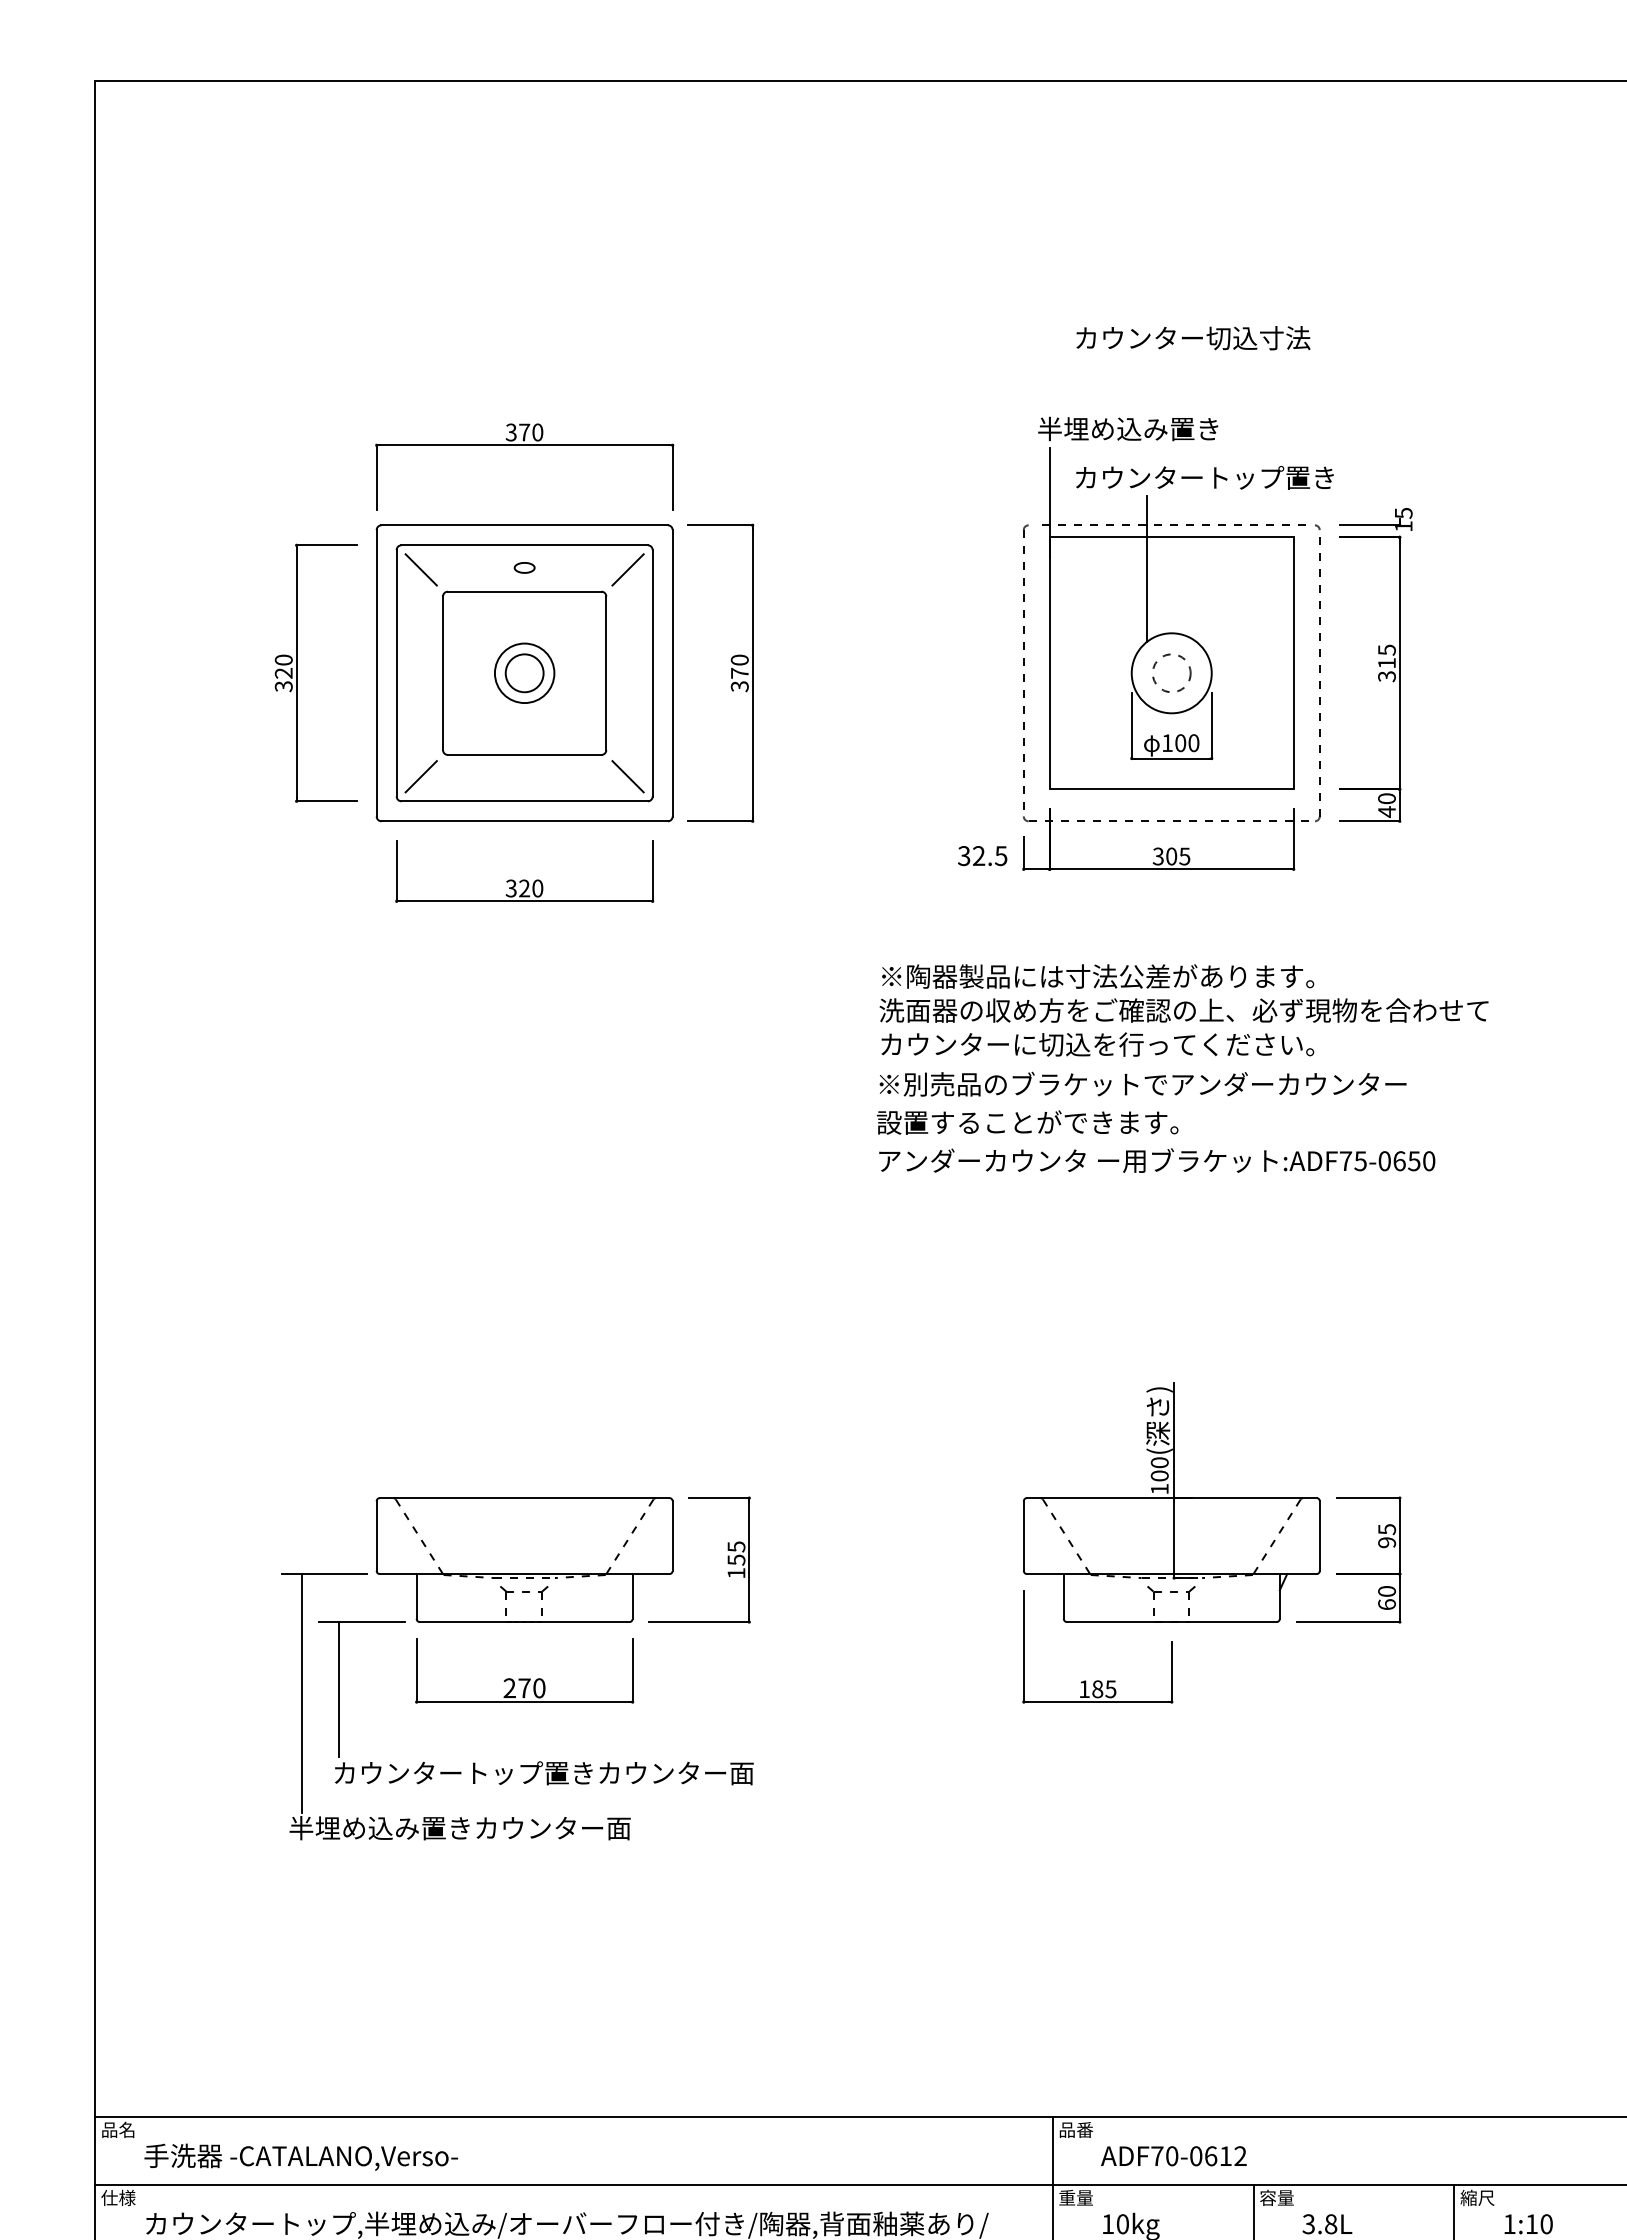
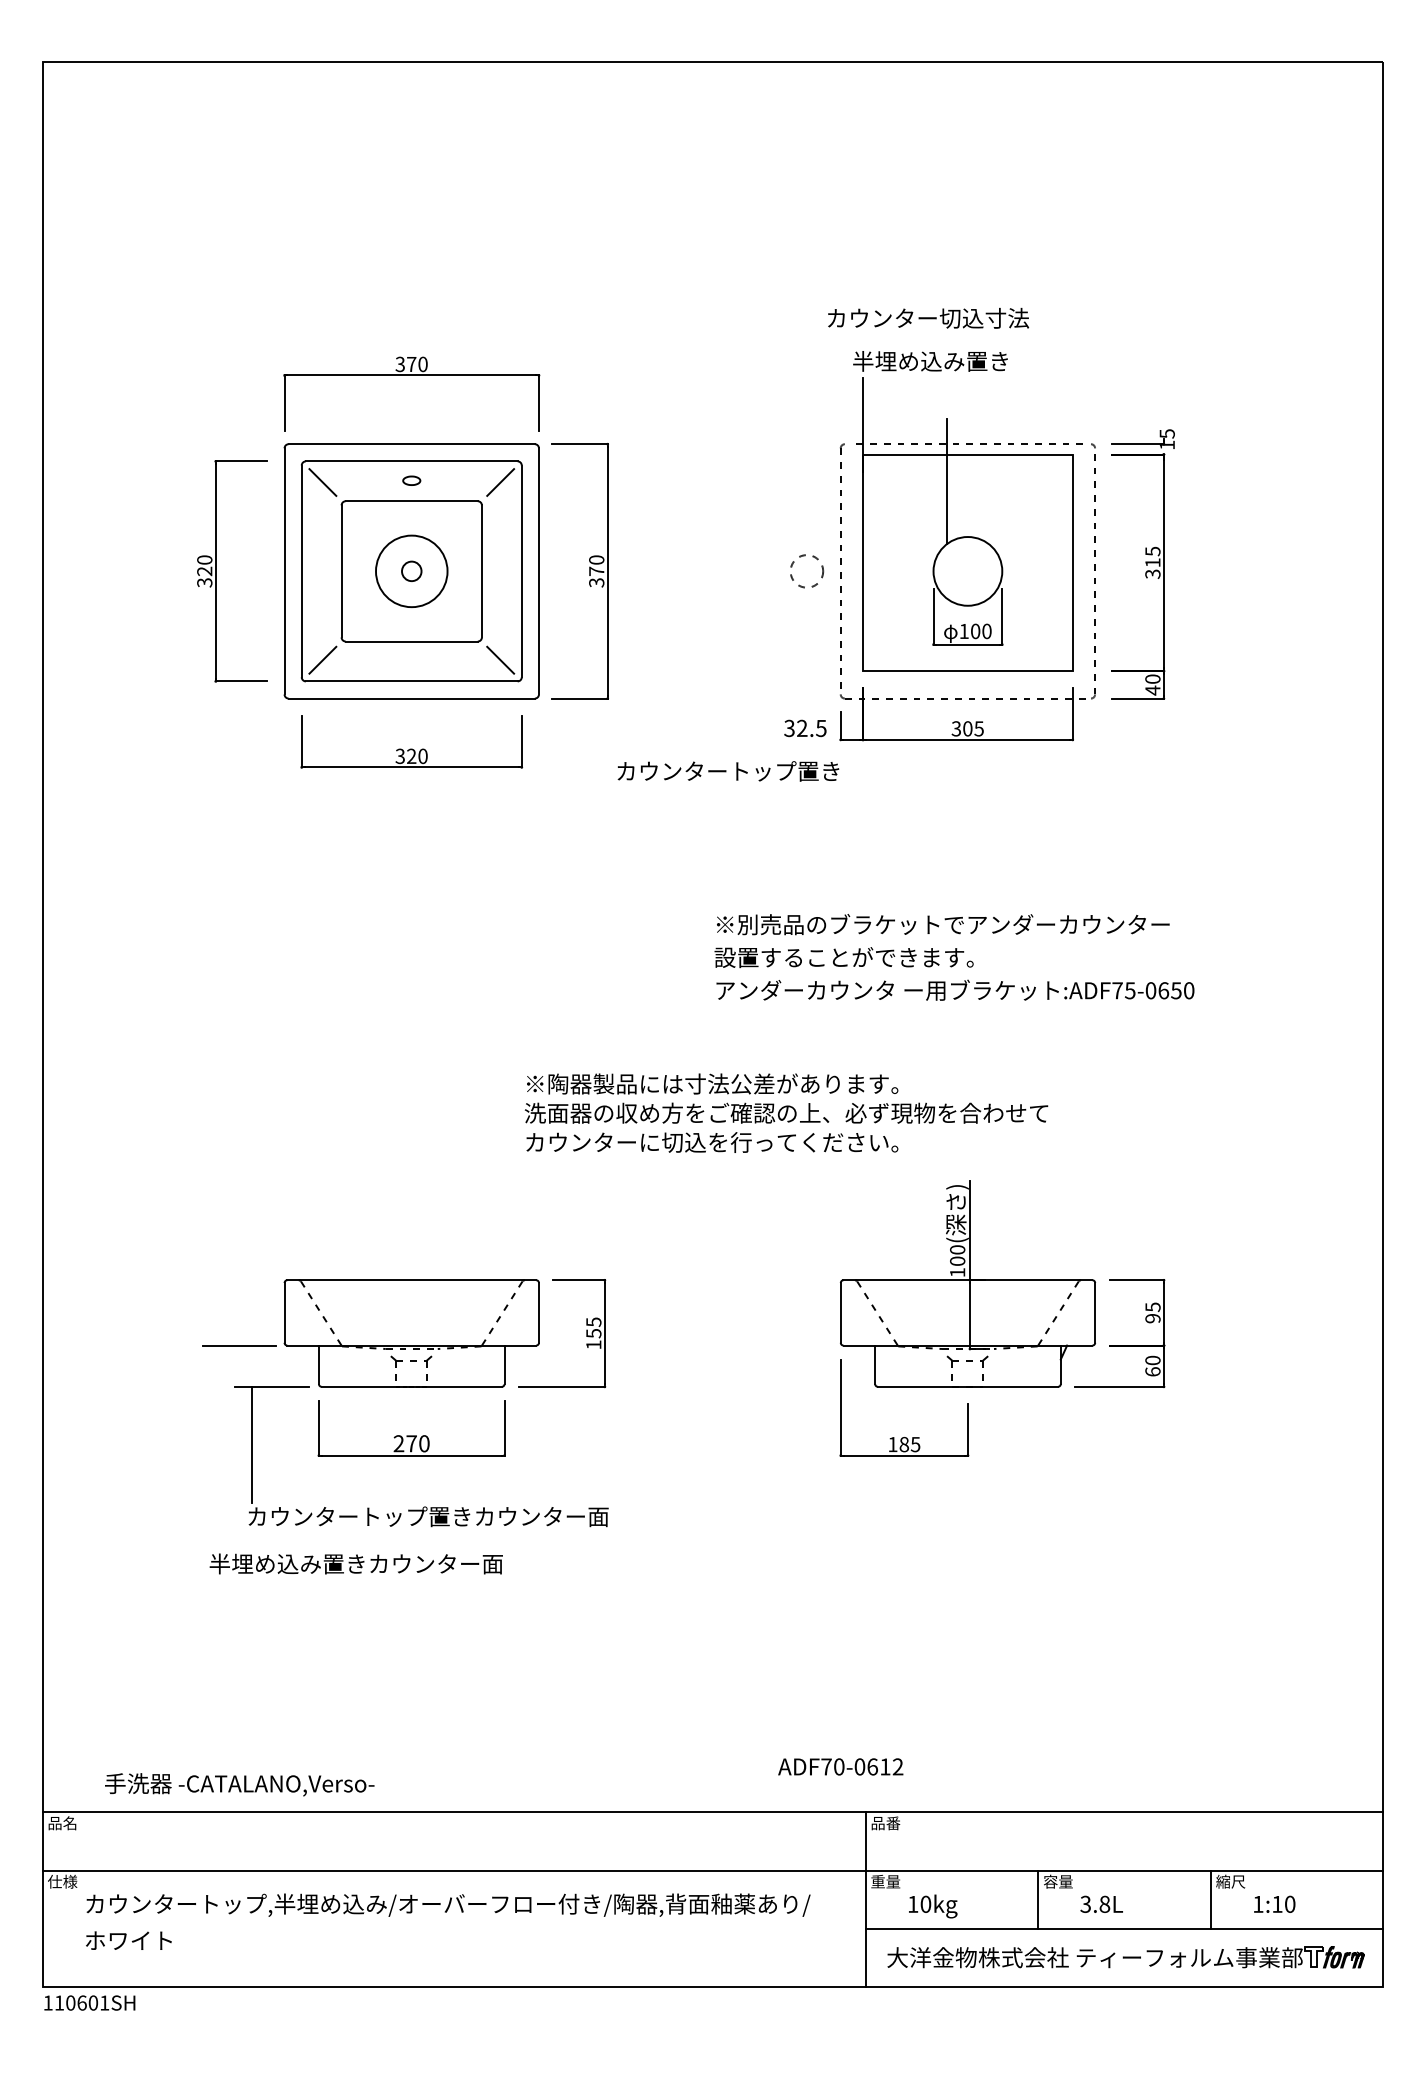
text: (1193, 337) -> (928, 317), moved
text: (1205, 477) -> (728, 771), moved
circle: (524, 672) -> (411, 570), size x1.4
circle: (524, 673) -> (411, 571), size x0.6
circle: (1172, 673) -> (807, 571), moved
text: (1184, 1009) -> (786, 1112), moved
line: (302, 1692) -> (220, 1447), removed
text: (1173, 2155) -> (840, 1766), moved
text: (300, 2156) -> (239, 1784), moved

